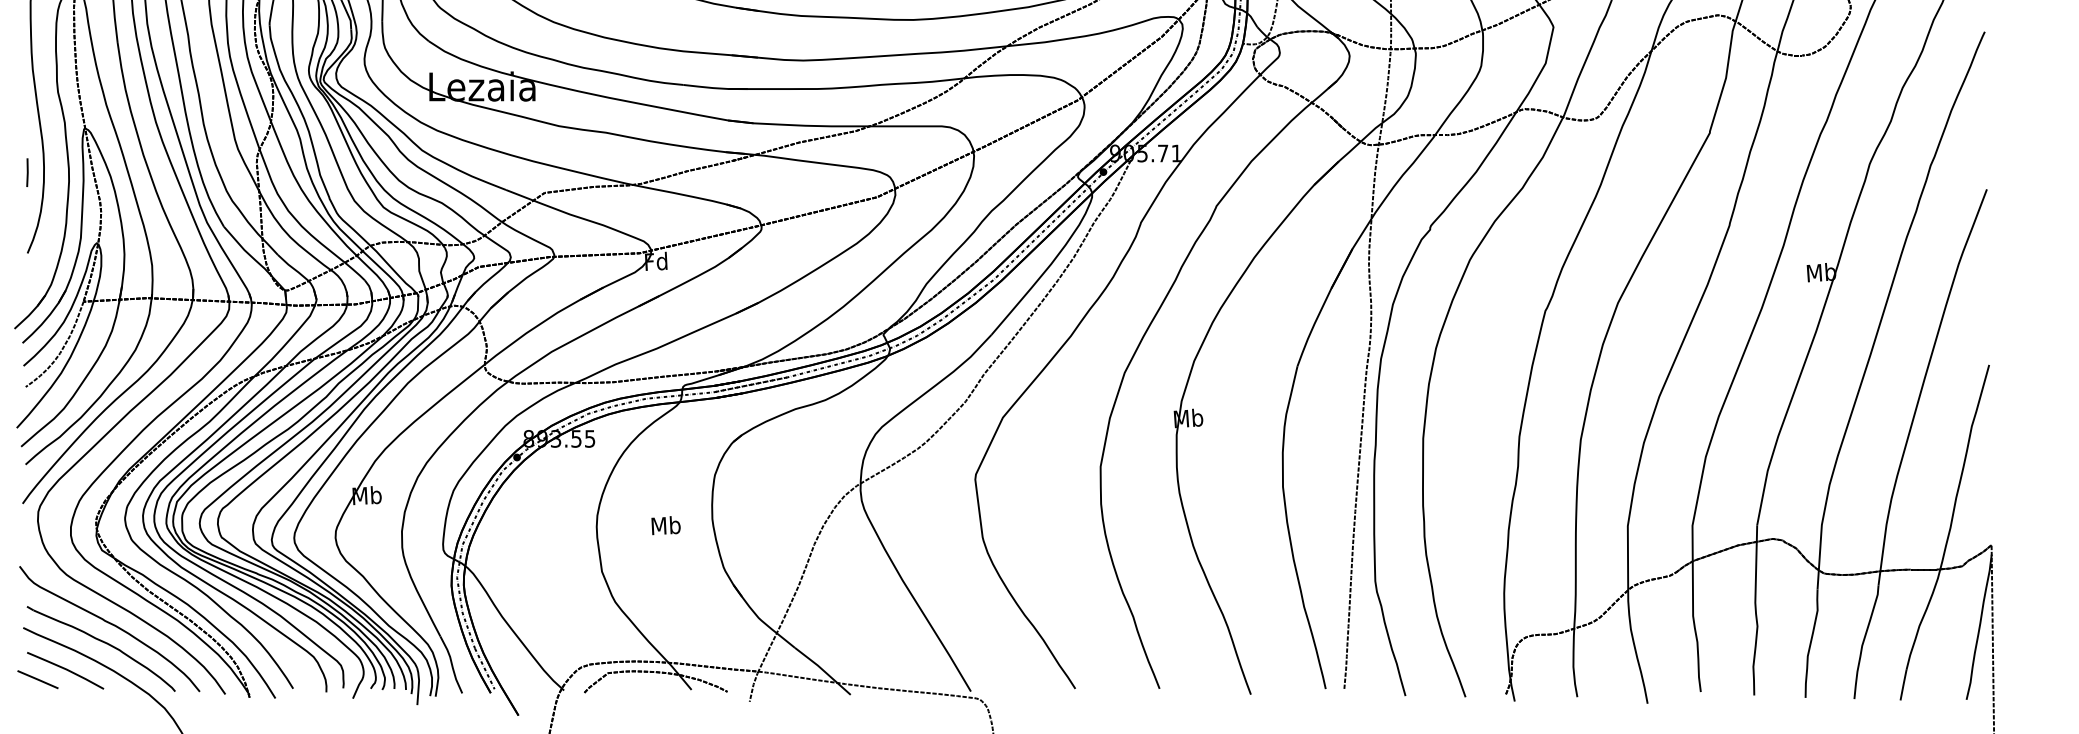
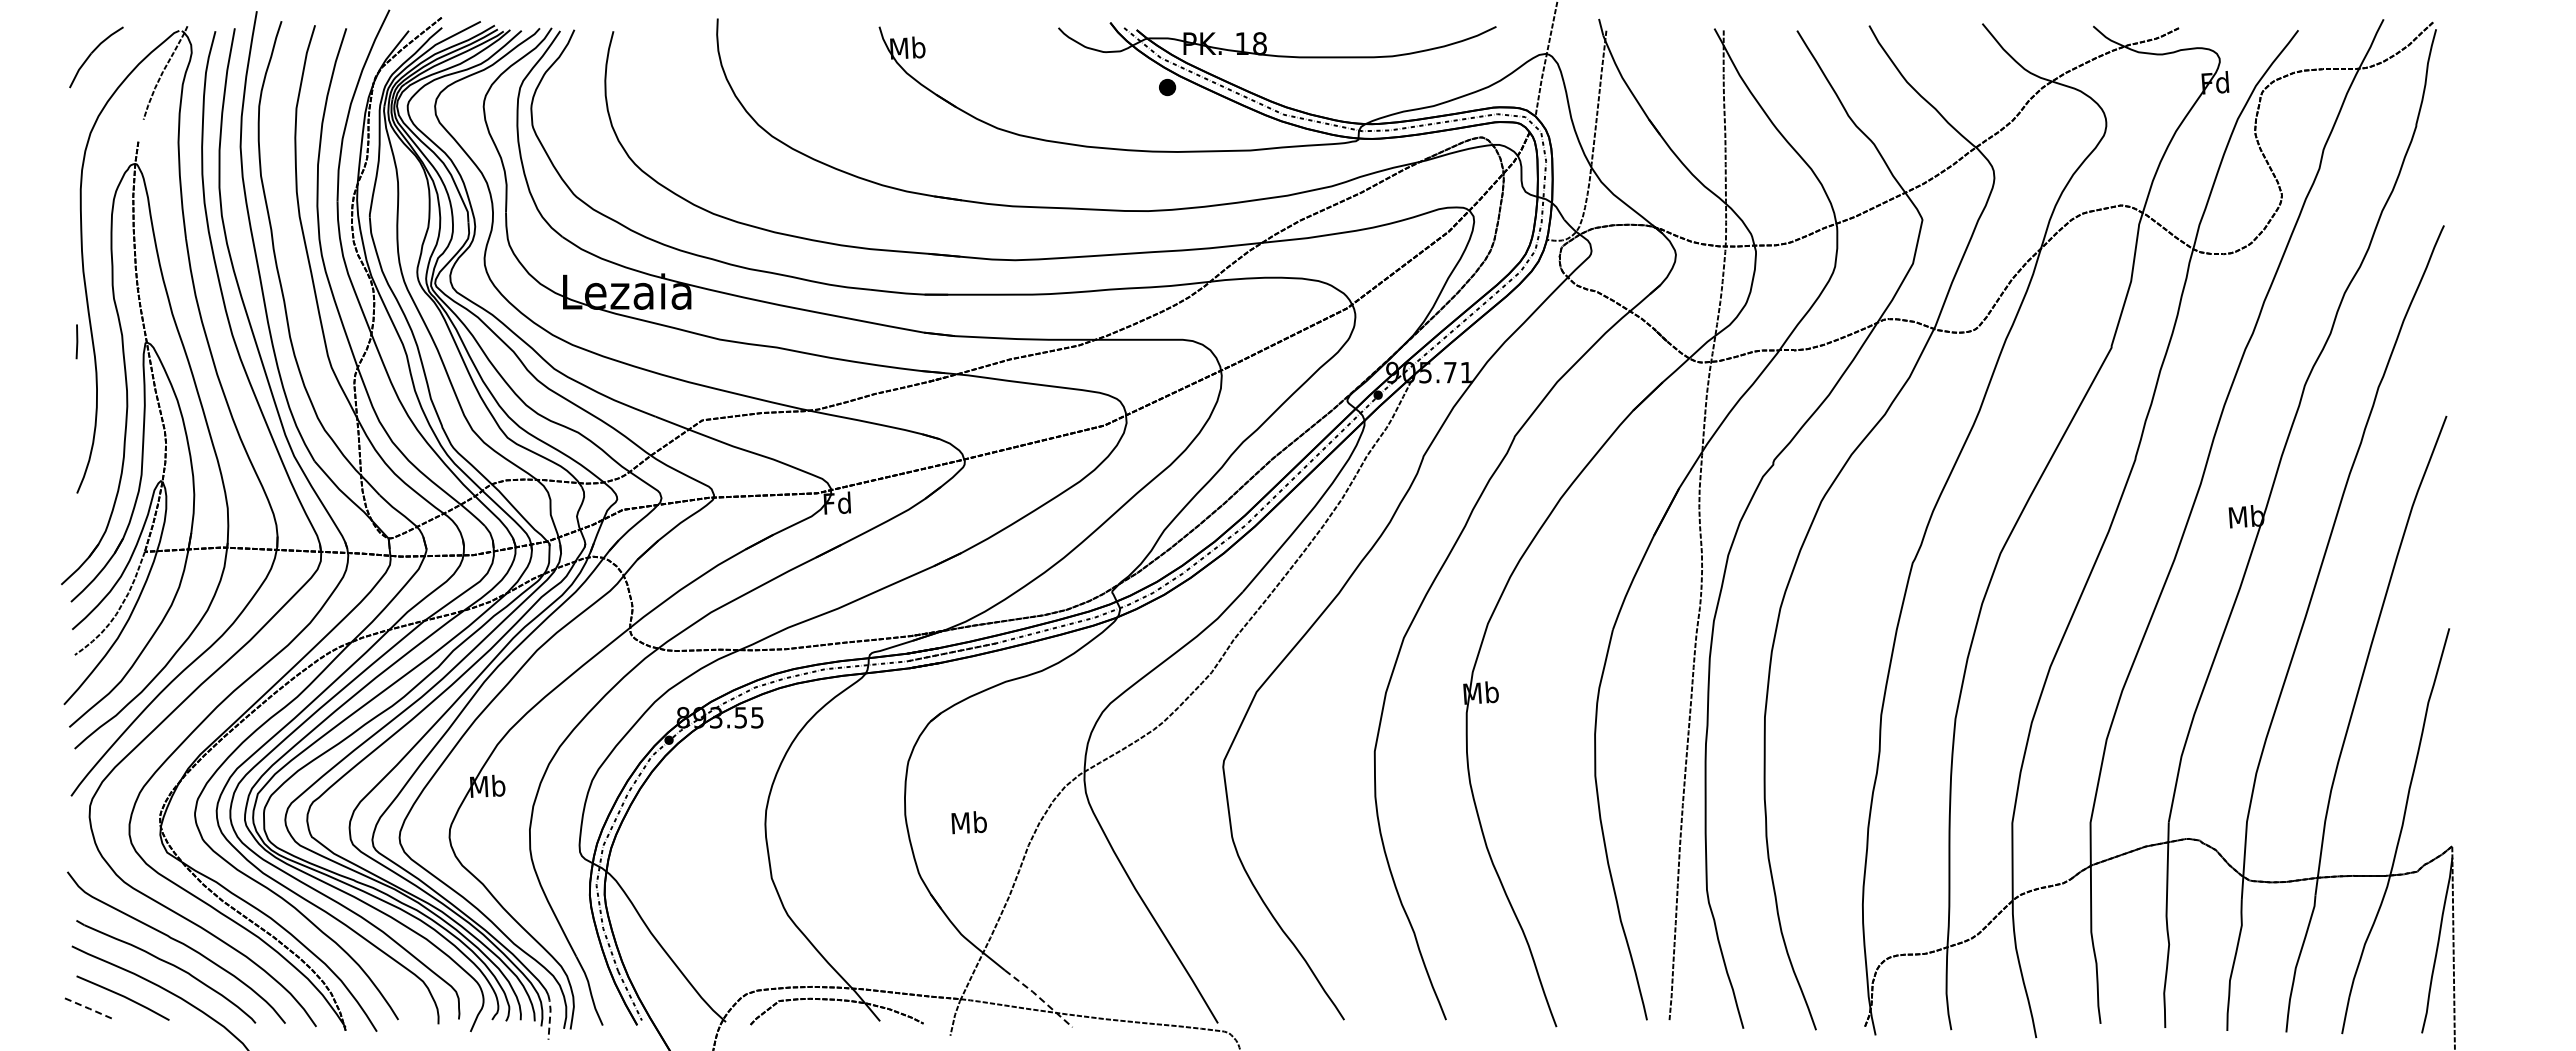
line: (27, 172) -> (76, 341), moved
text: (665, 525) -> (968, 822), moved
line: (822, 670) -> (1038, 997), solid -> dashed
line: (37, 679) -> (89, 1008), solid -> dashed
line: (419, 685) -> (550, 1015), solid -> dashed

